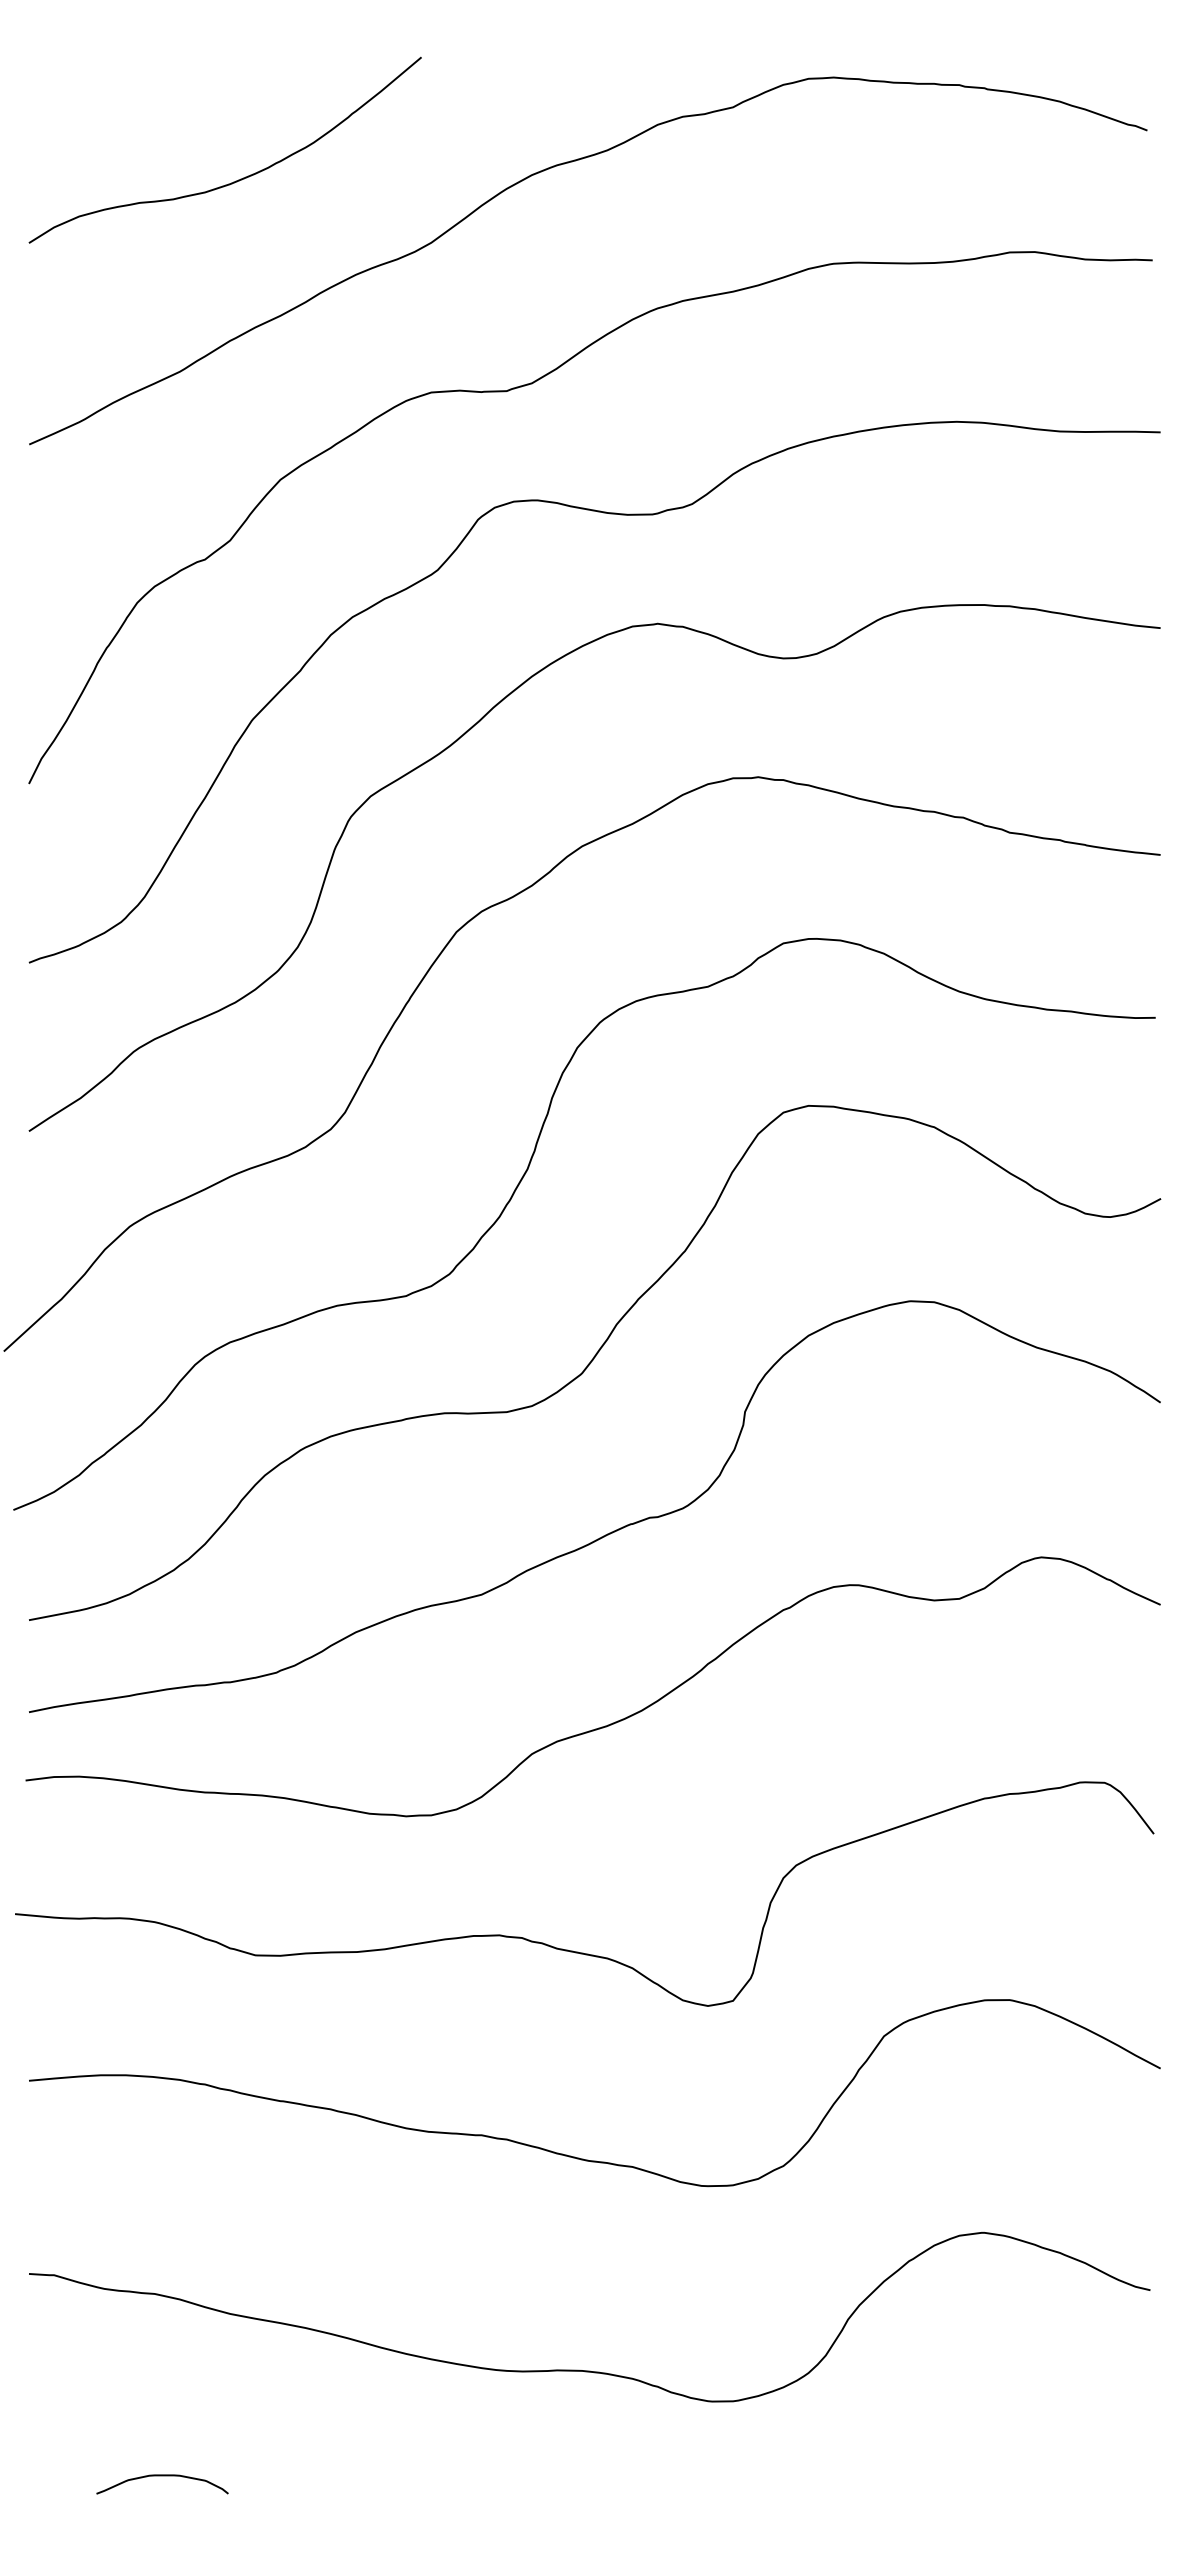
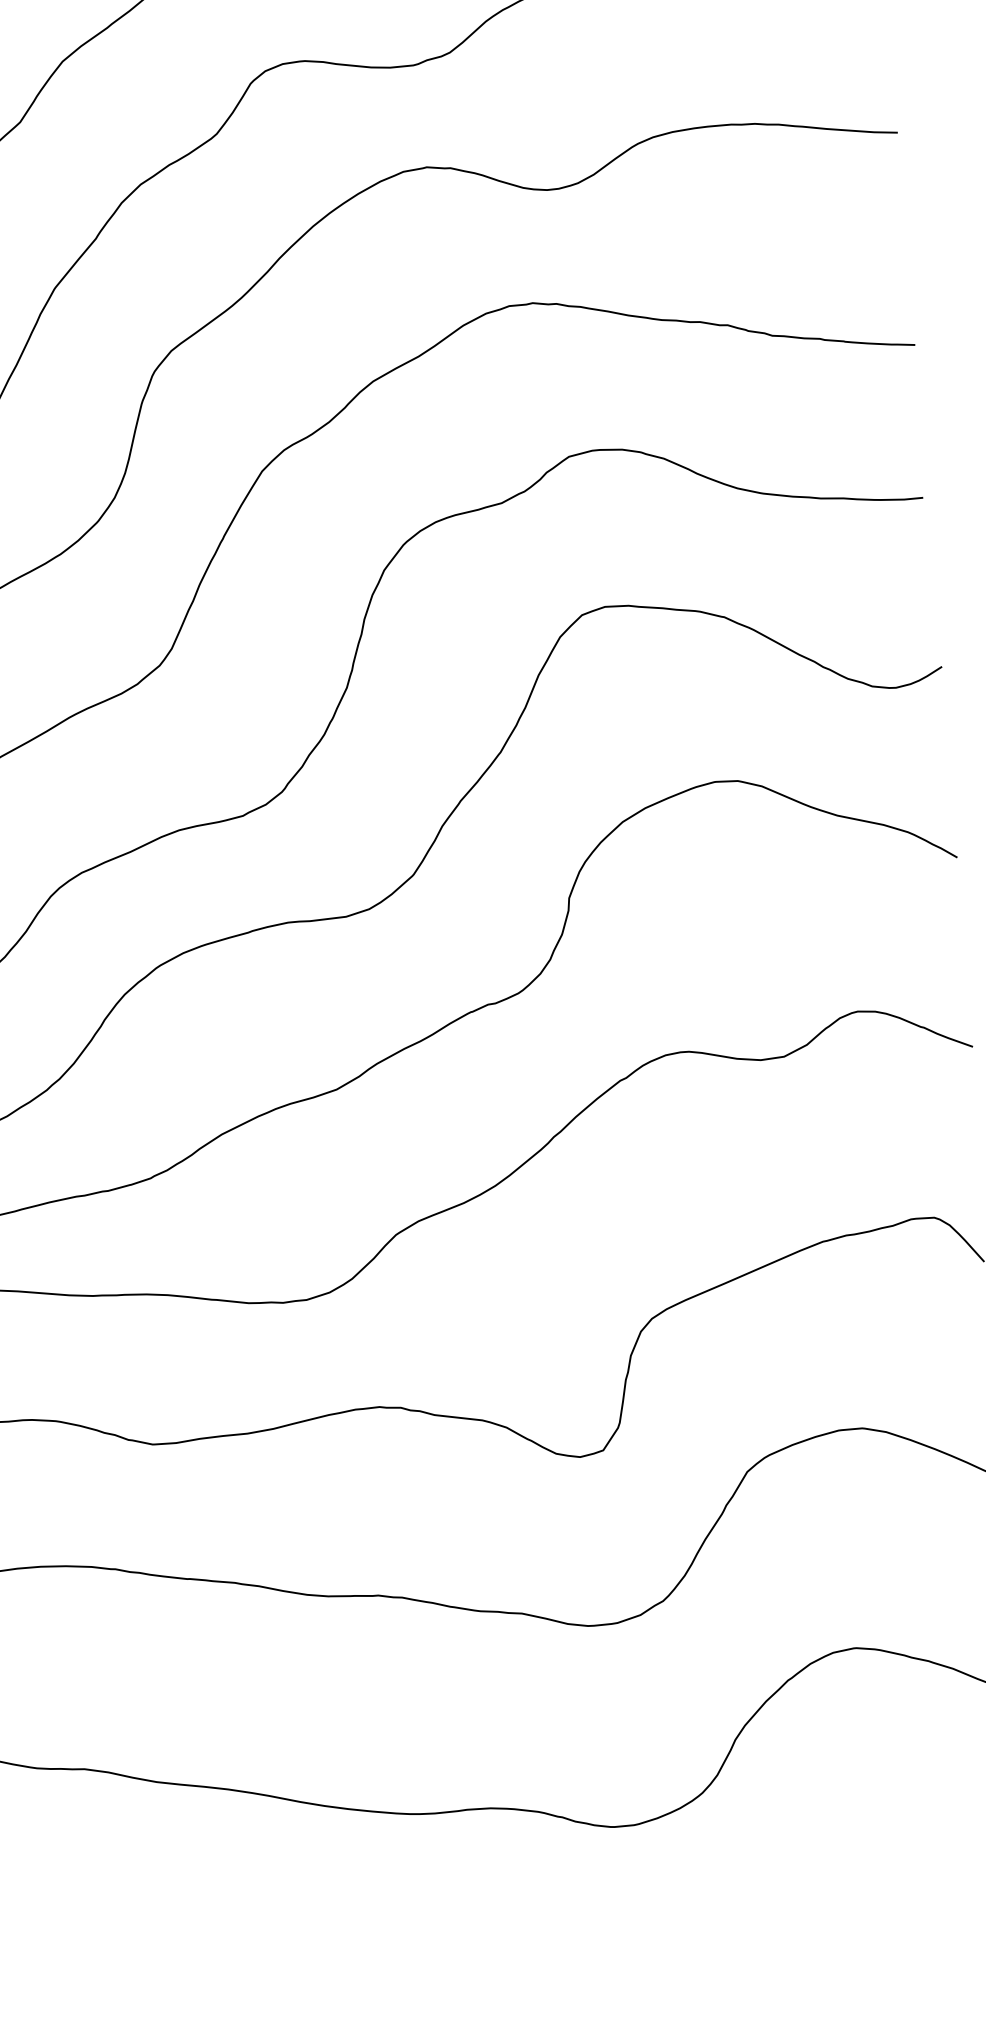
curve: (162, 2476) -> (105, 1939), removed

